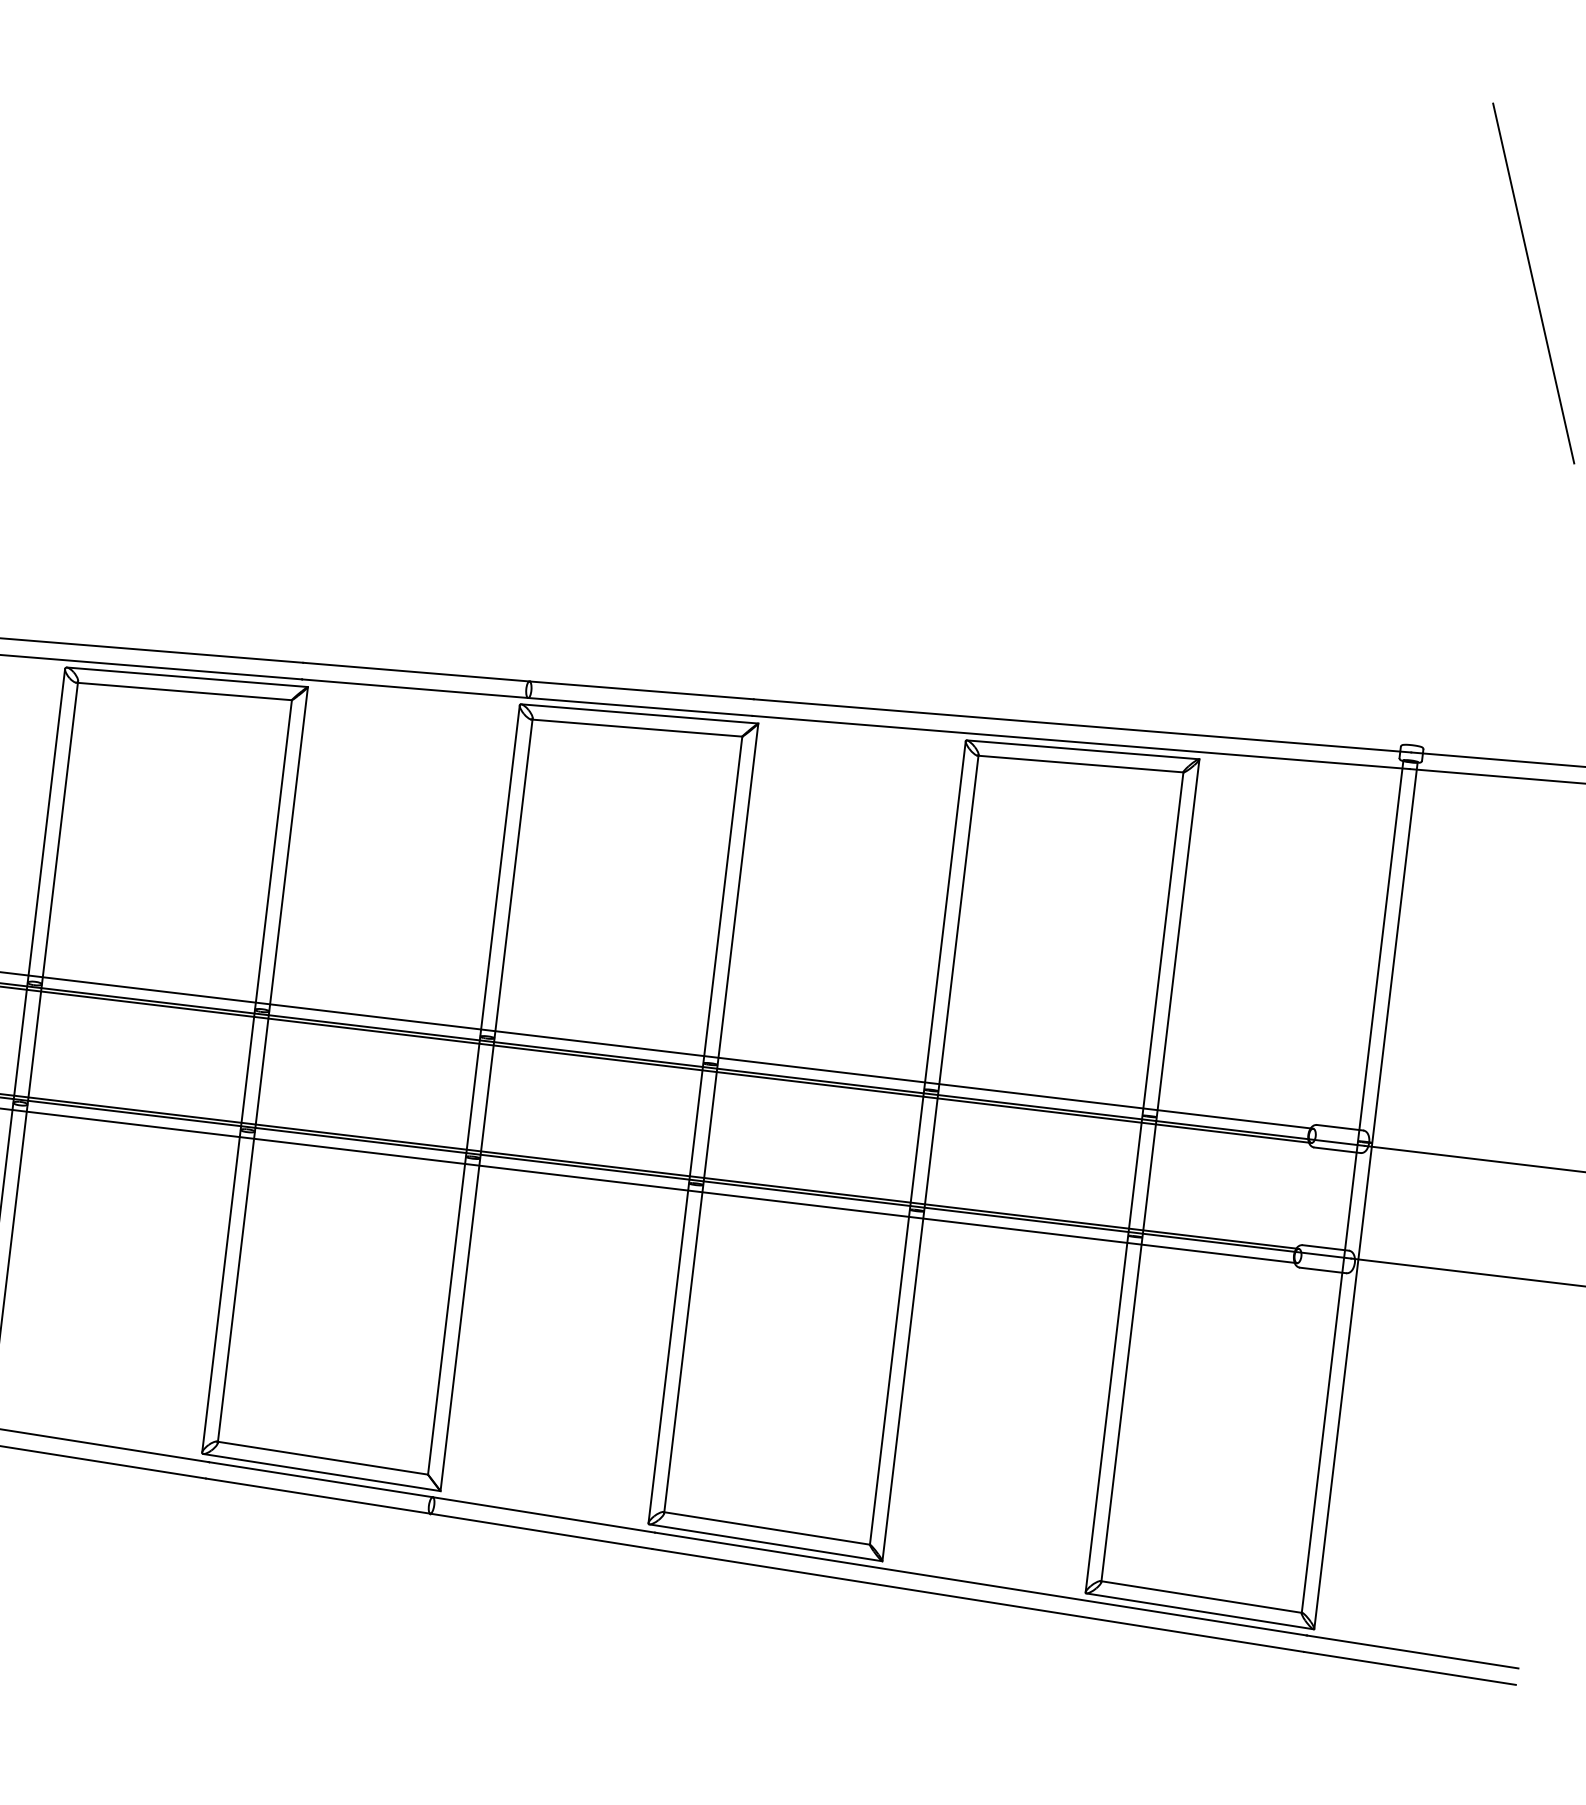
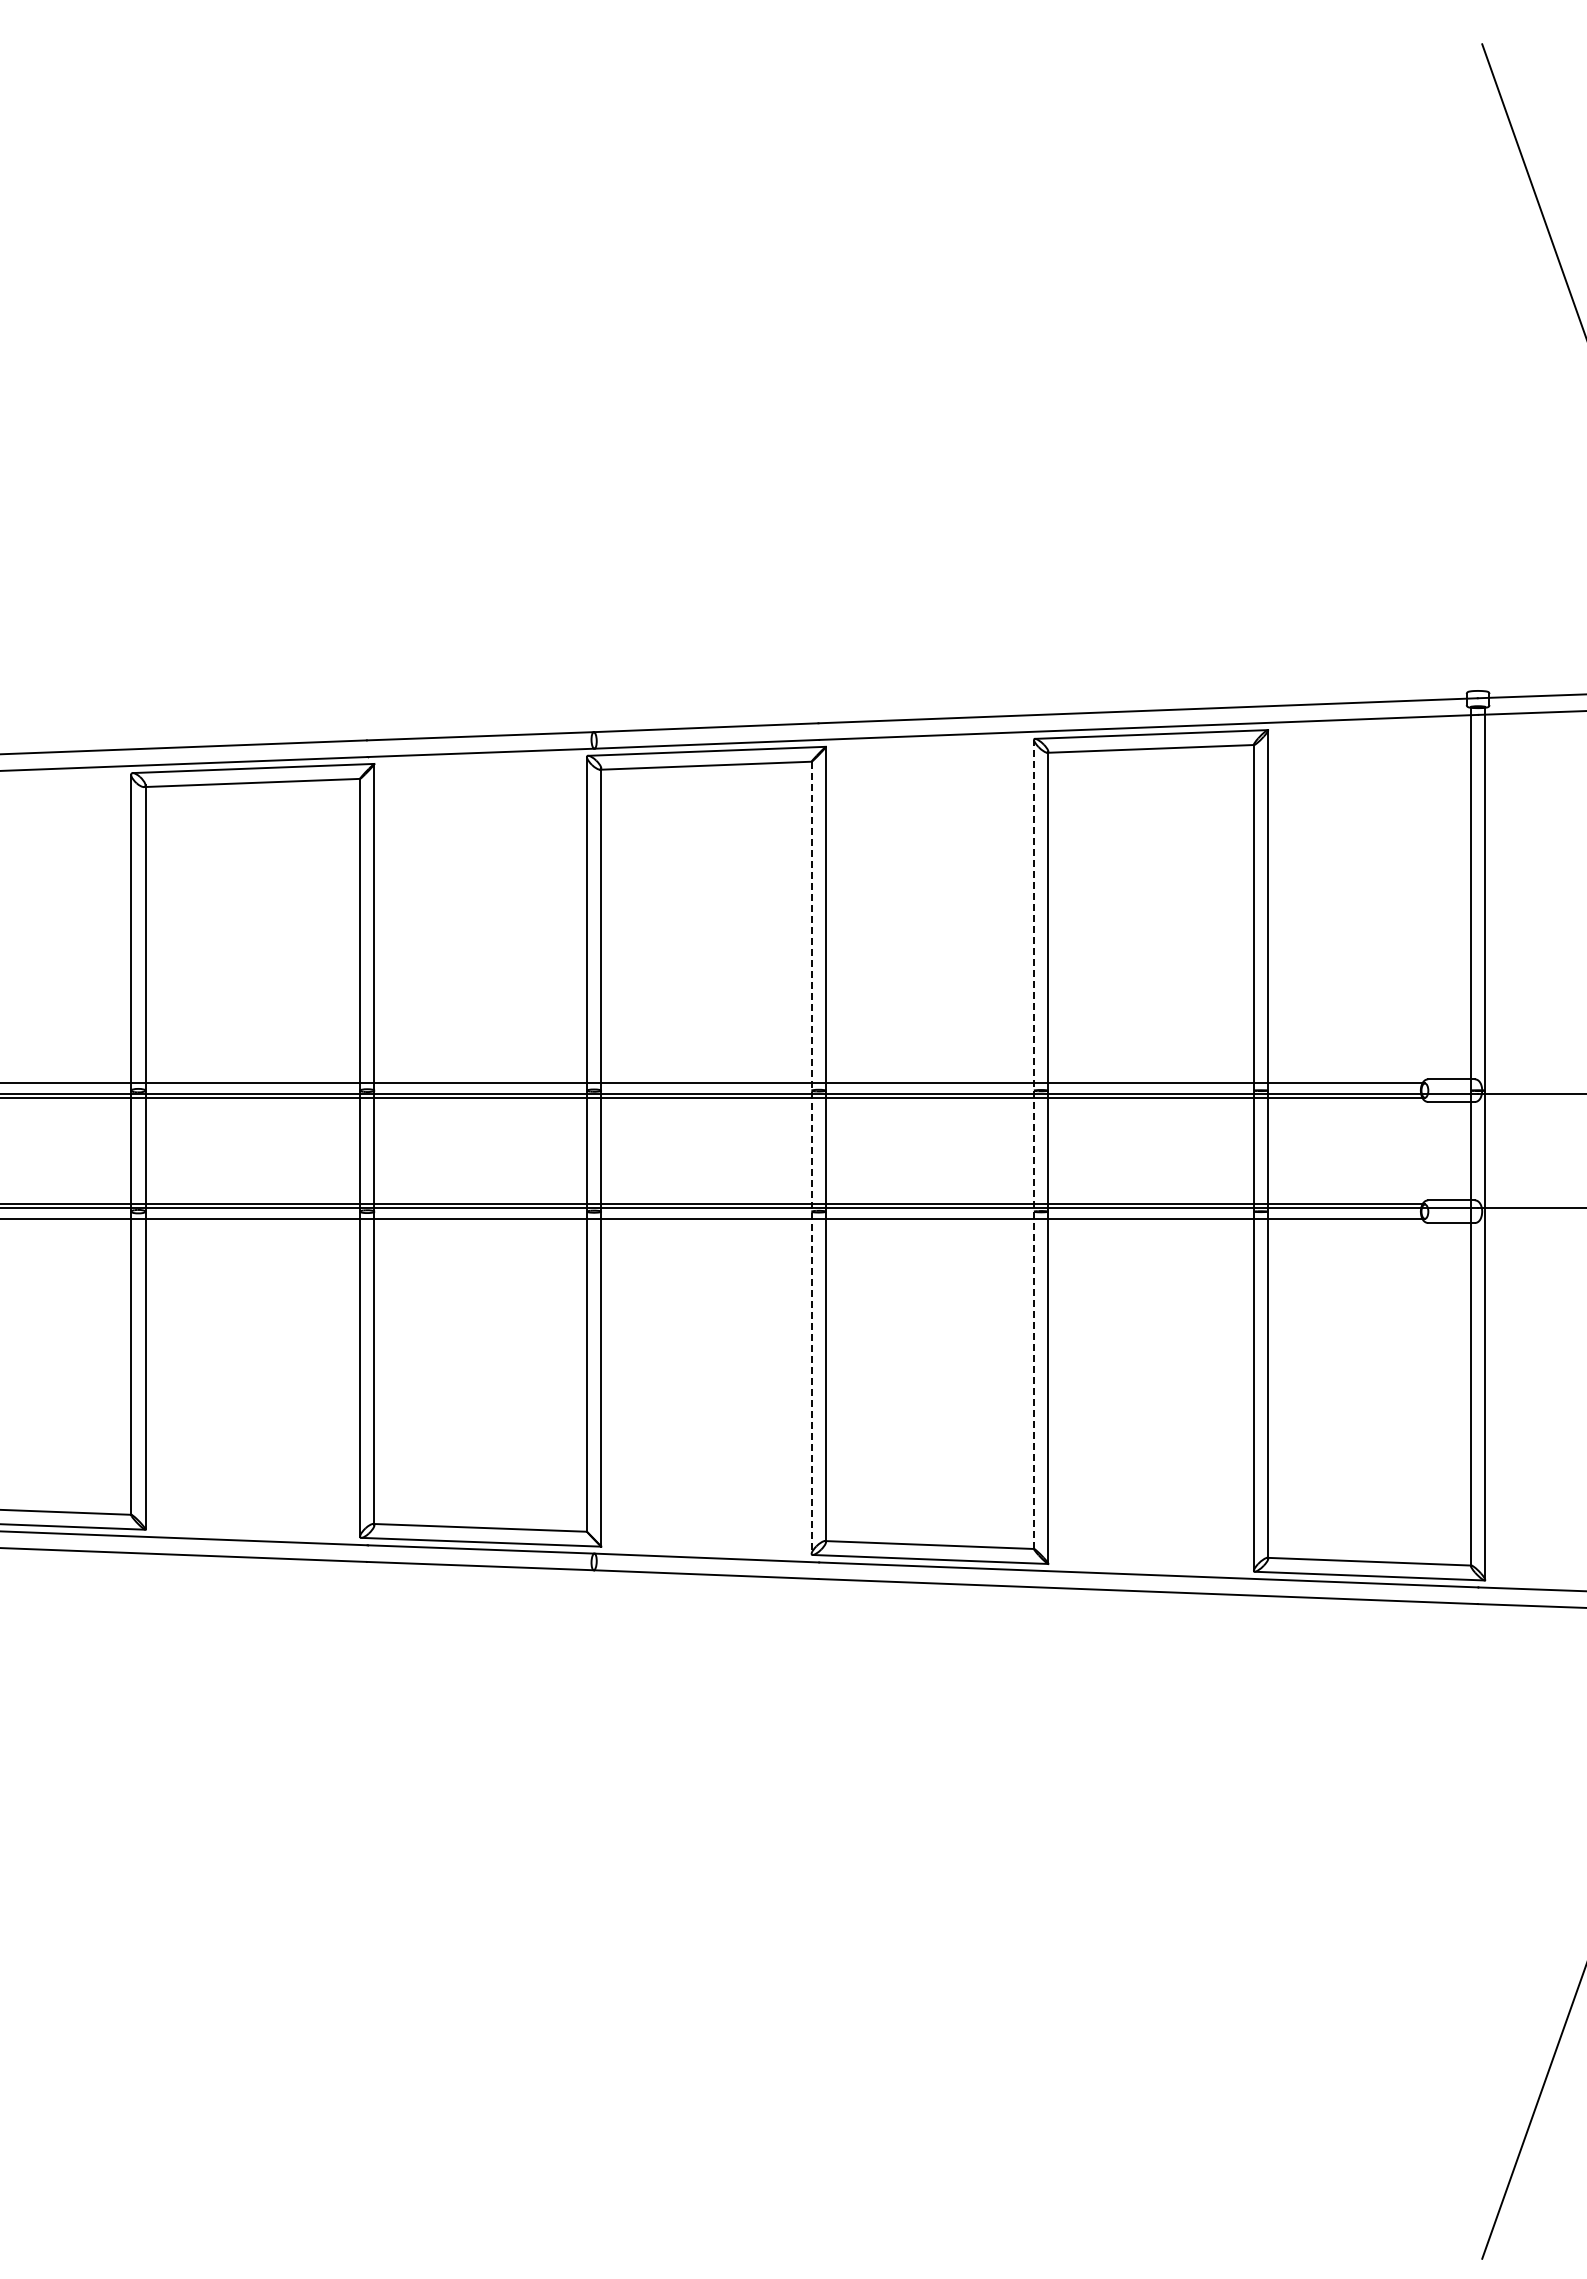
line: (695, 1130) -> (811, 1158), solid -> dashed
line: (918, 1143) -> (1034, 1144), solid -> dashed

